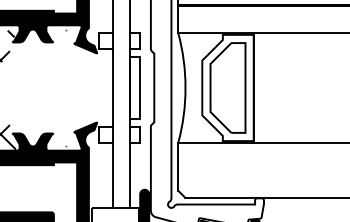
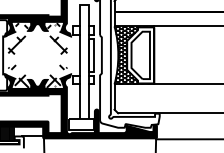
hatch: (68, 88) -> (56, 55), added
hatch: (216, 88) -> (134, 55), added

